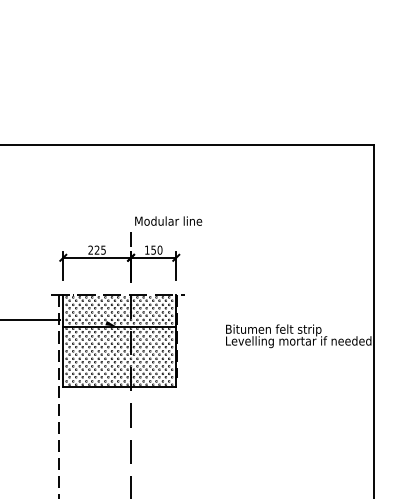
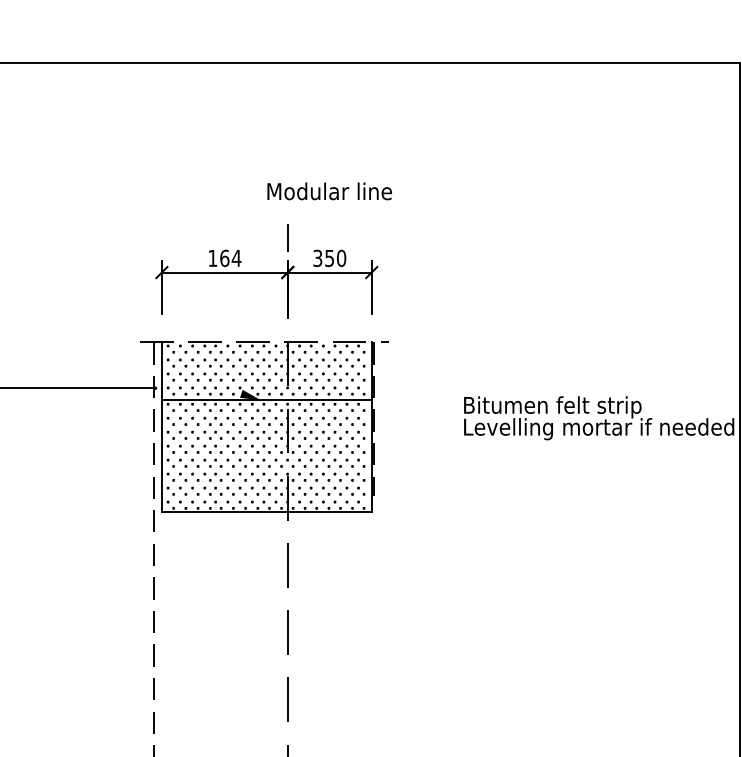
text: (168, 220) -> (329, 190), moved
text: (97, 249) -> (225, 257), 225 -> 164
text: (147, 249) -> (318, 257), 150 -> 350

